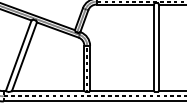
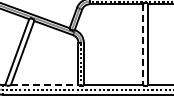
line: (154, 48) -> (143, 45), solid -> dashed
line: (47, 91) -> (44, 85), solid -> dashed

